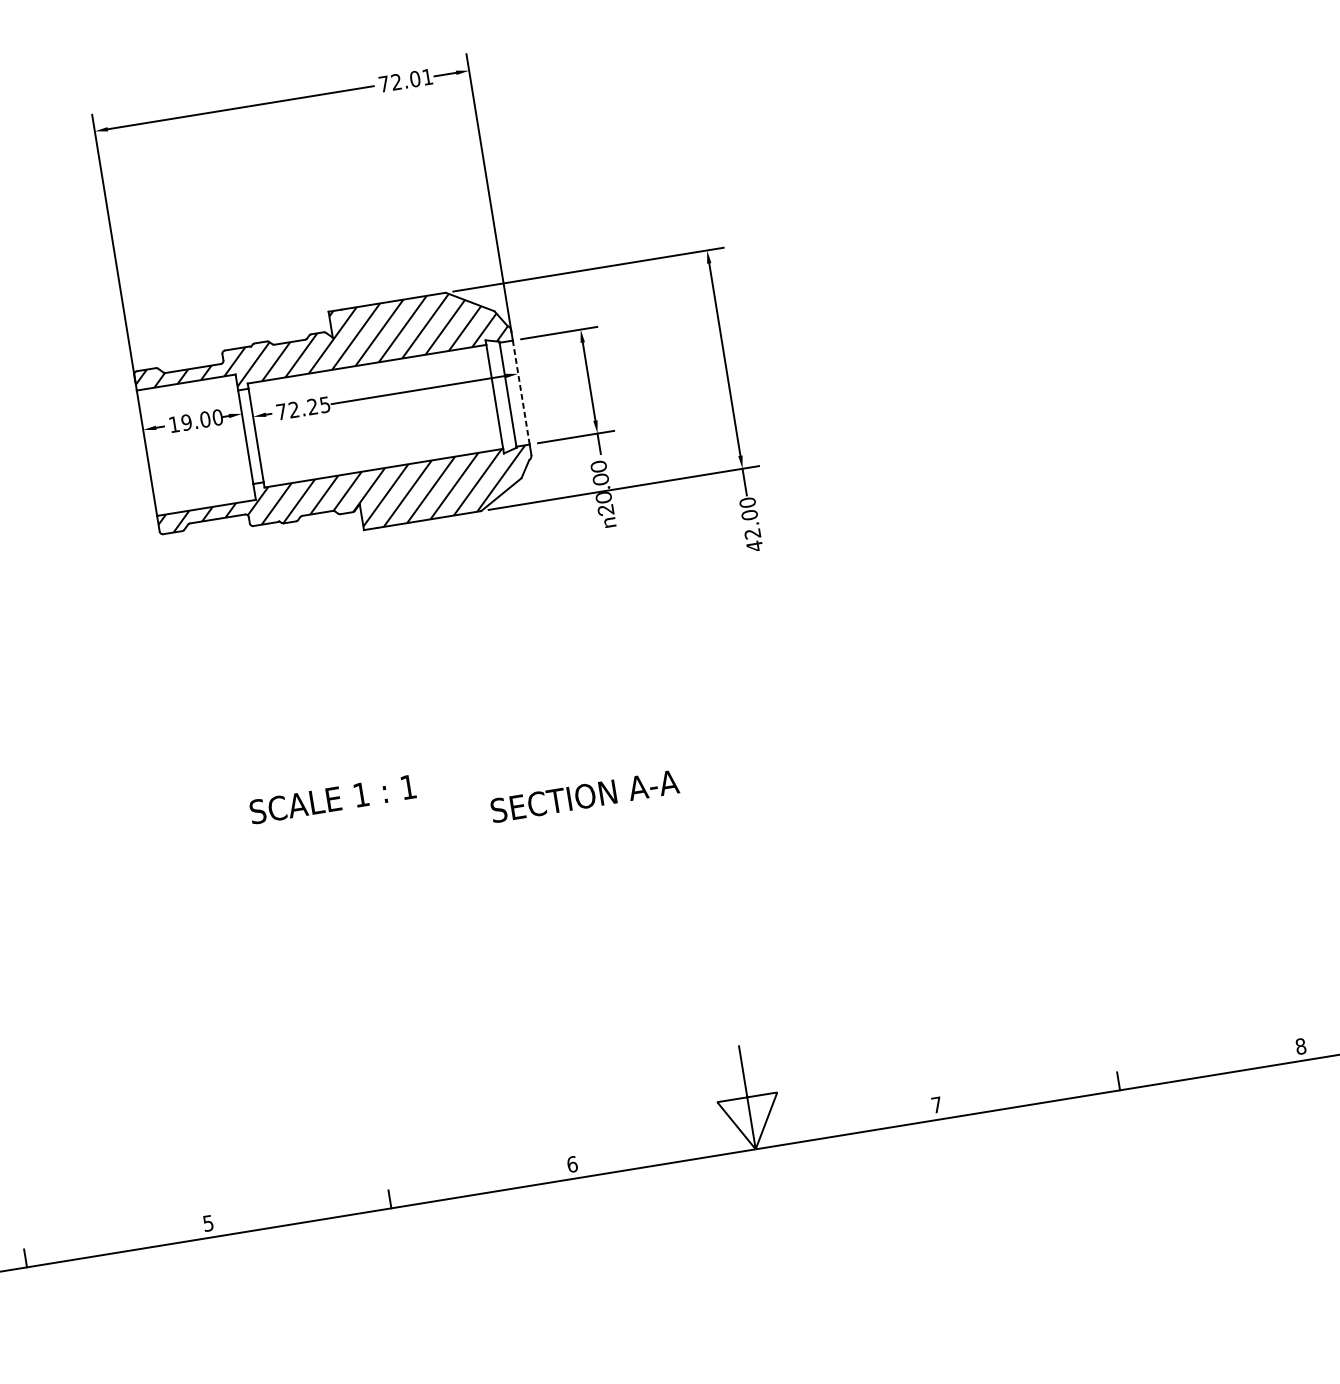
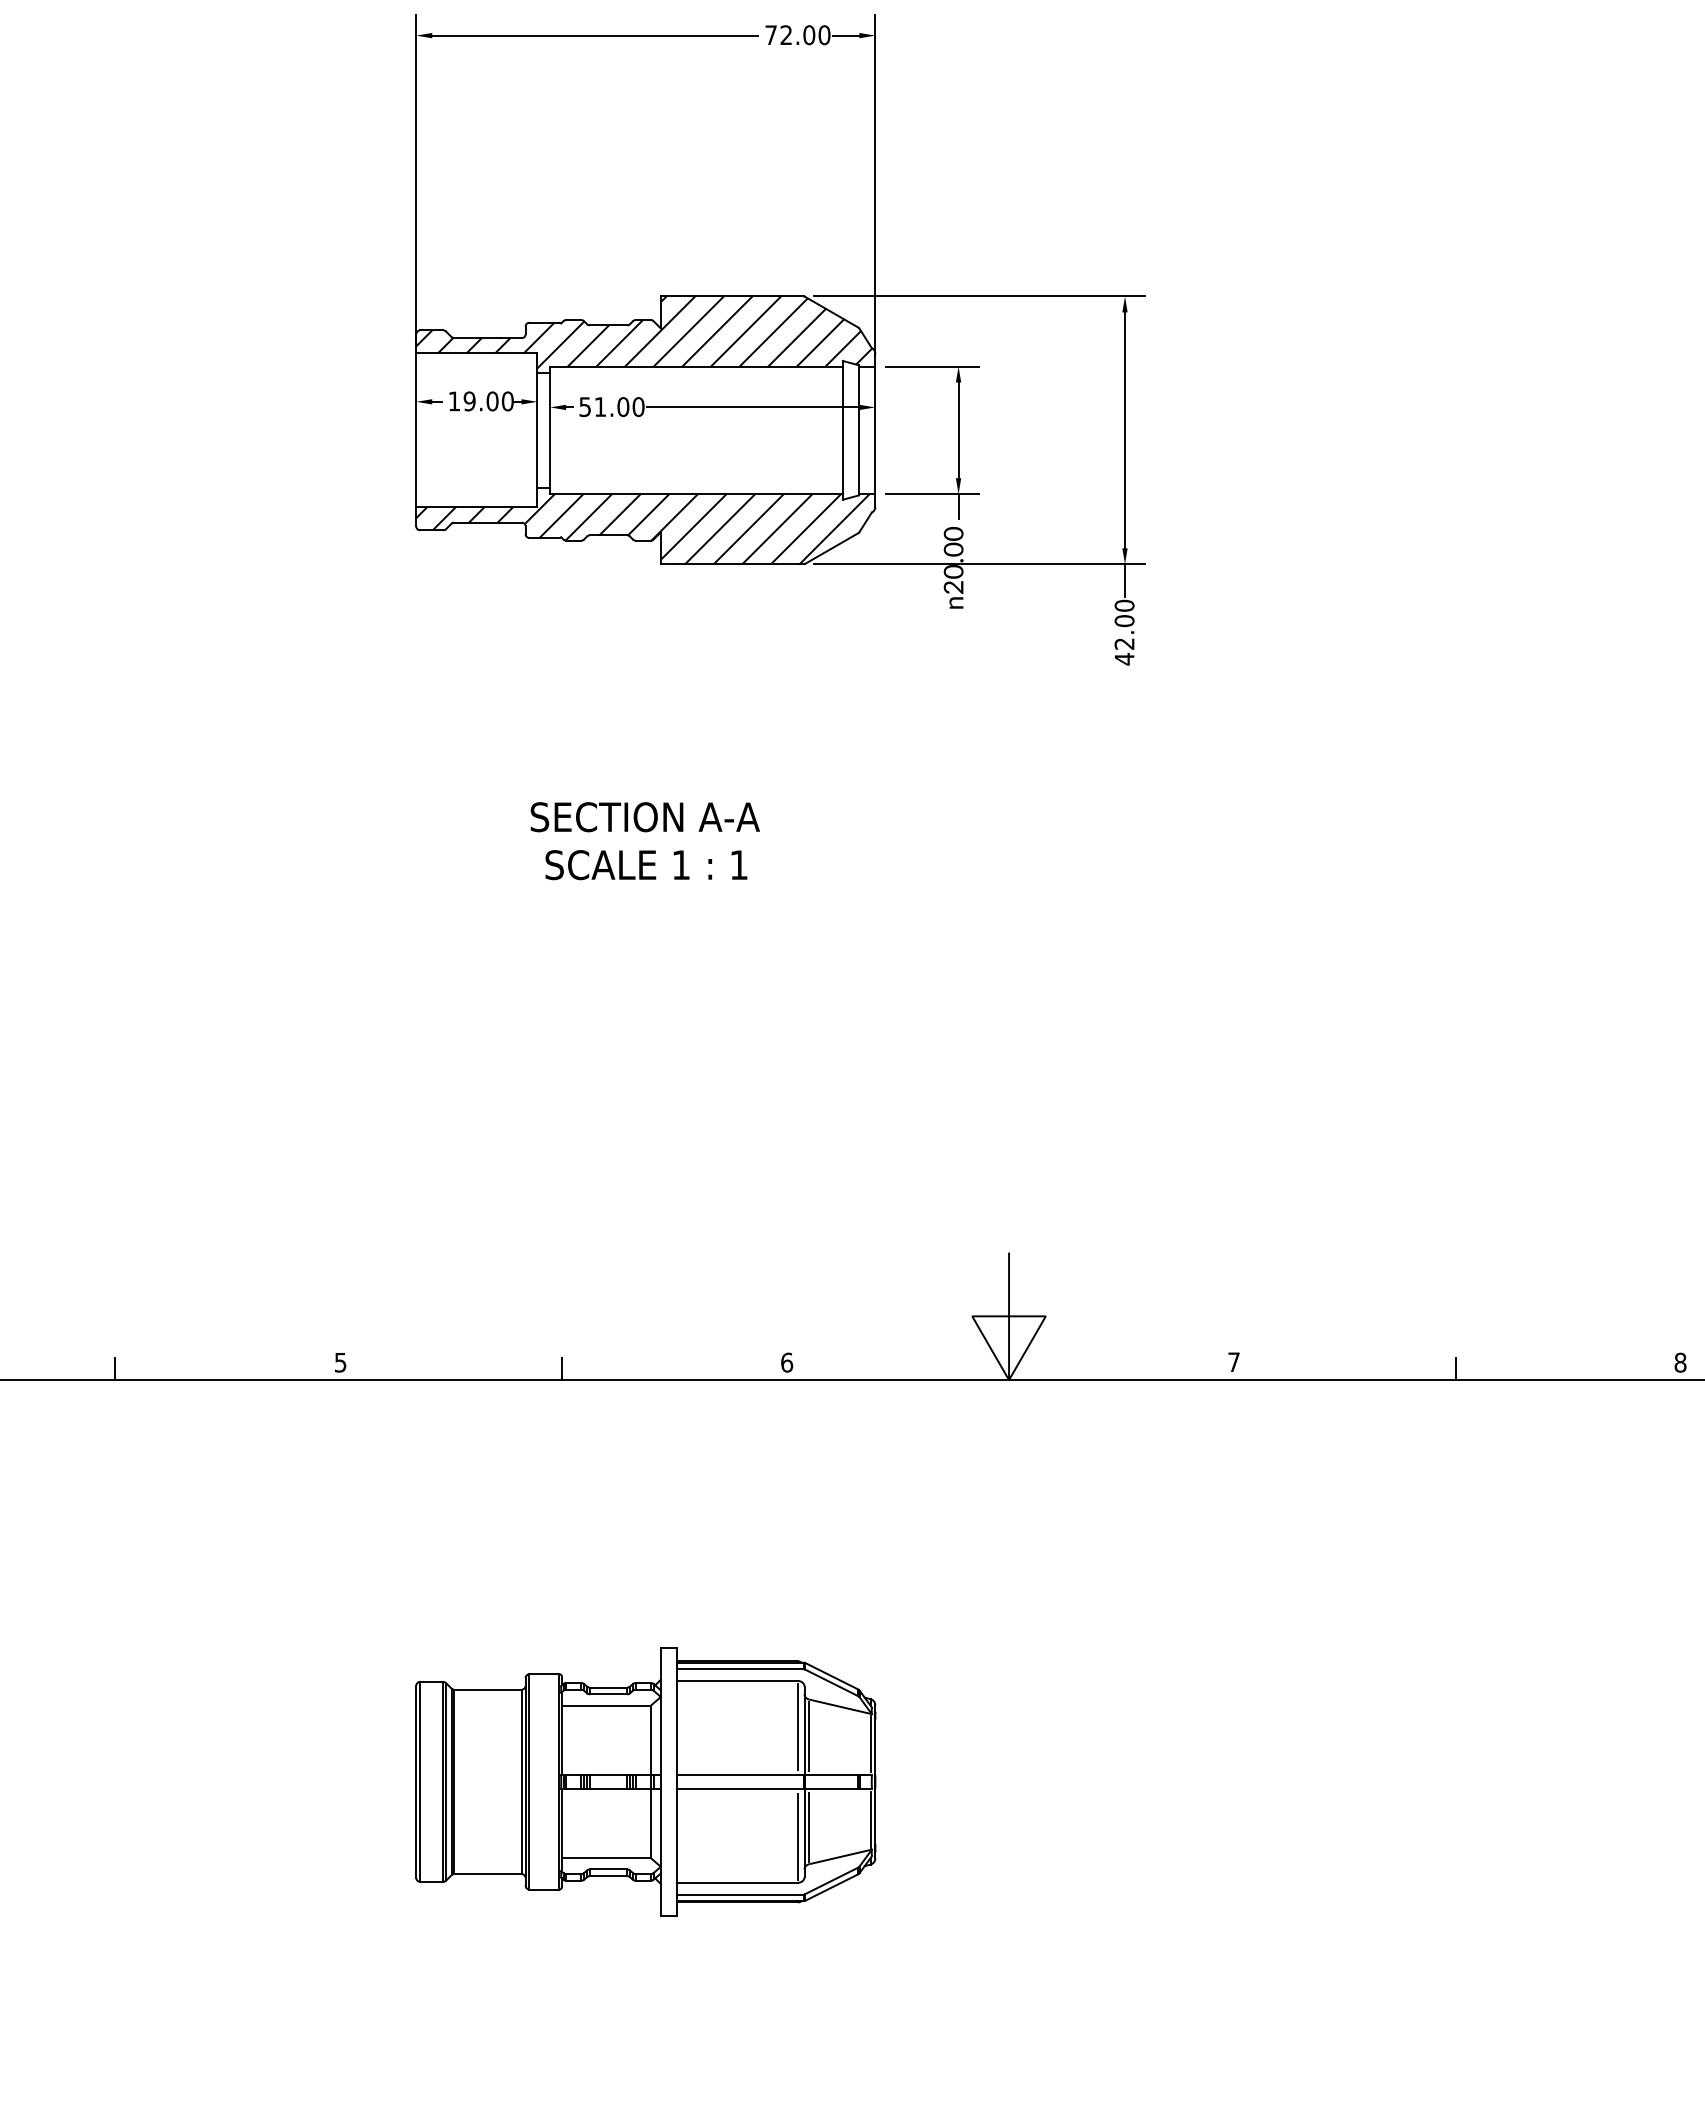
text: (427, 77) -> (824, 35), 72.01 -> 72.00
line: (521, 392) -> (875, 430), dashed -> solid
text: (303, 408) -> (611, 407), 72.25 -> 51.00
text: (584, 796) -> (644, 817), moved
text: (332, 799) -> (646, 865), moved

